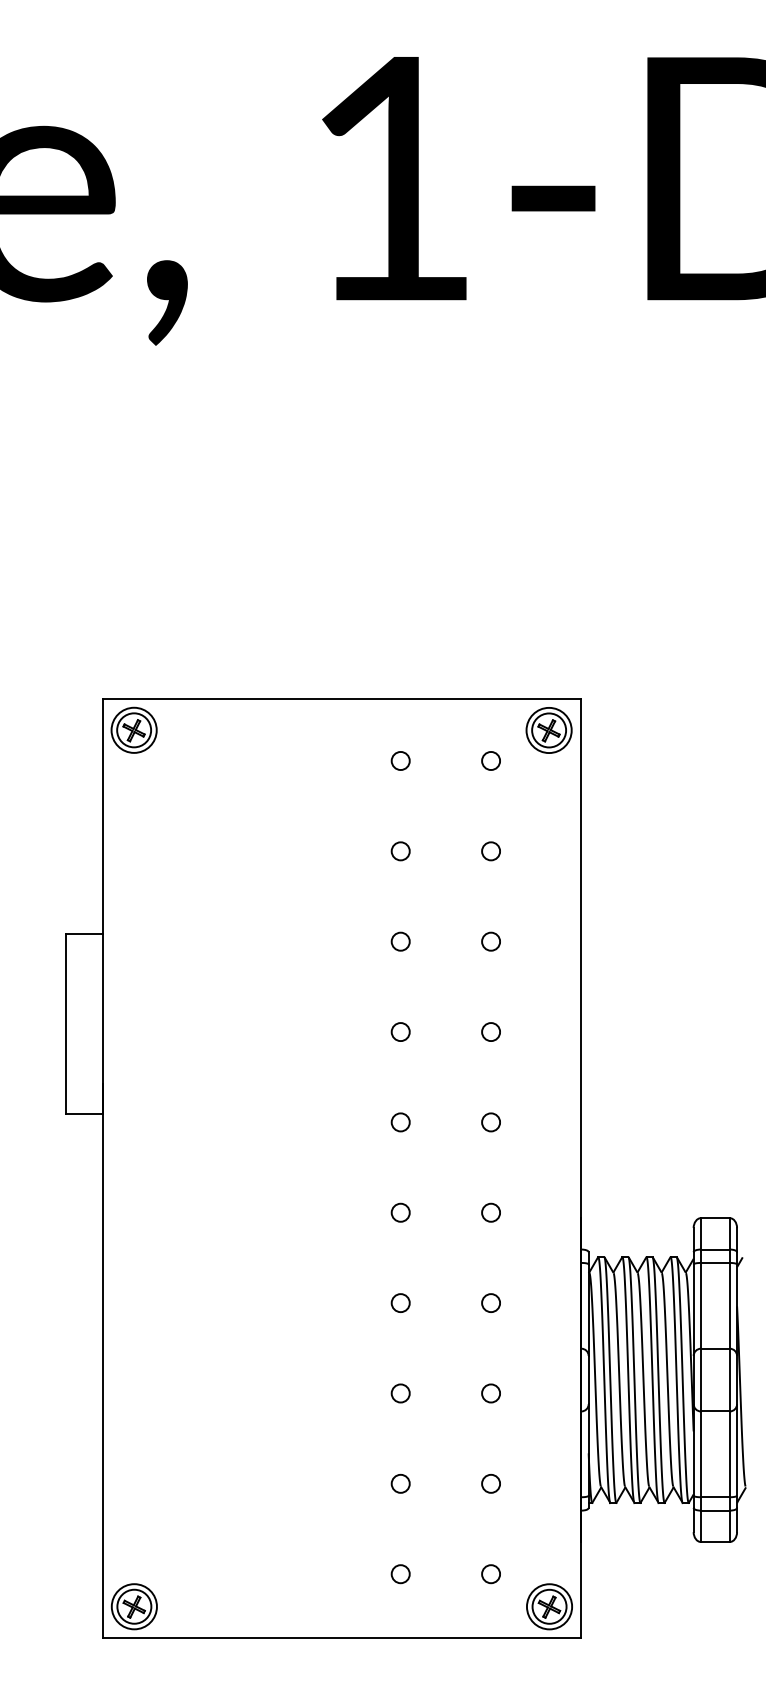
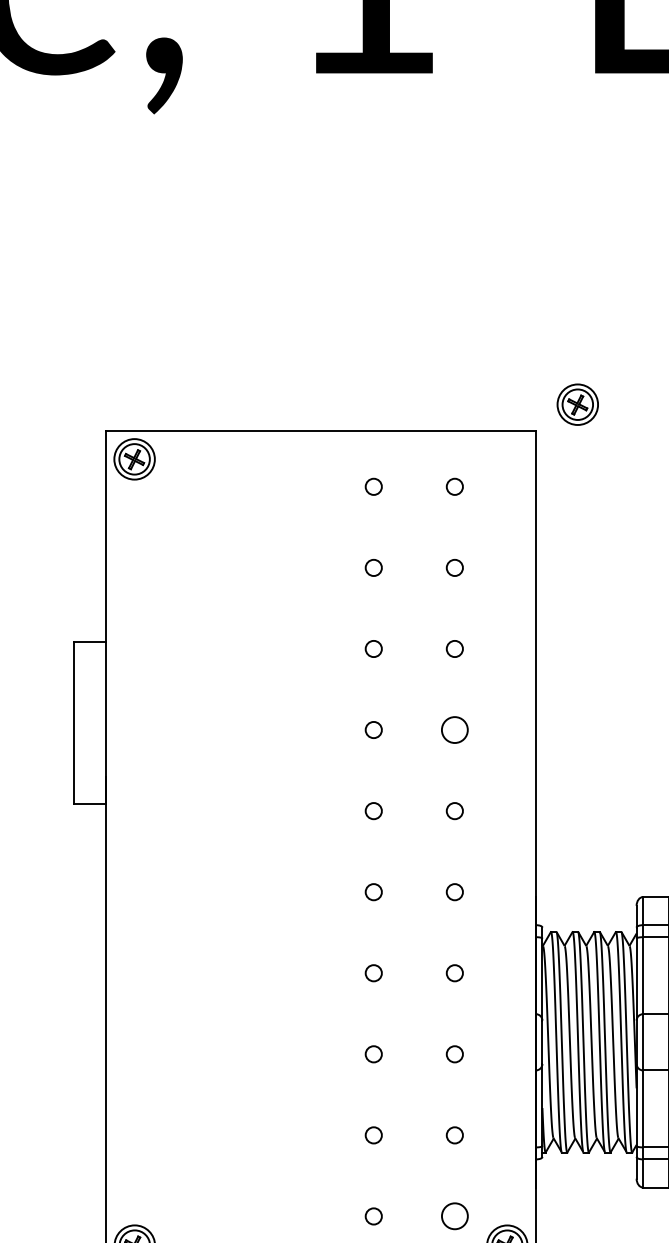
part: (548, 730) -> (577, 404), moved
circle: (491, 1032) -> (455, 730), size x1.6
circle: (490, 1574) -> (454, 1216), size x1.6

